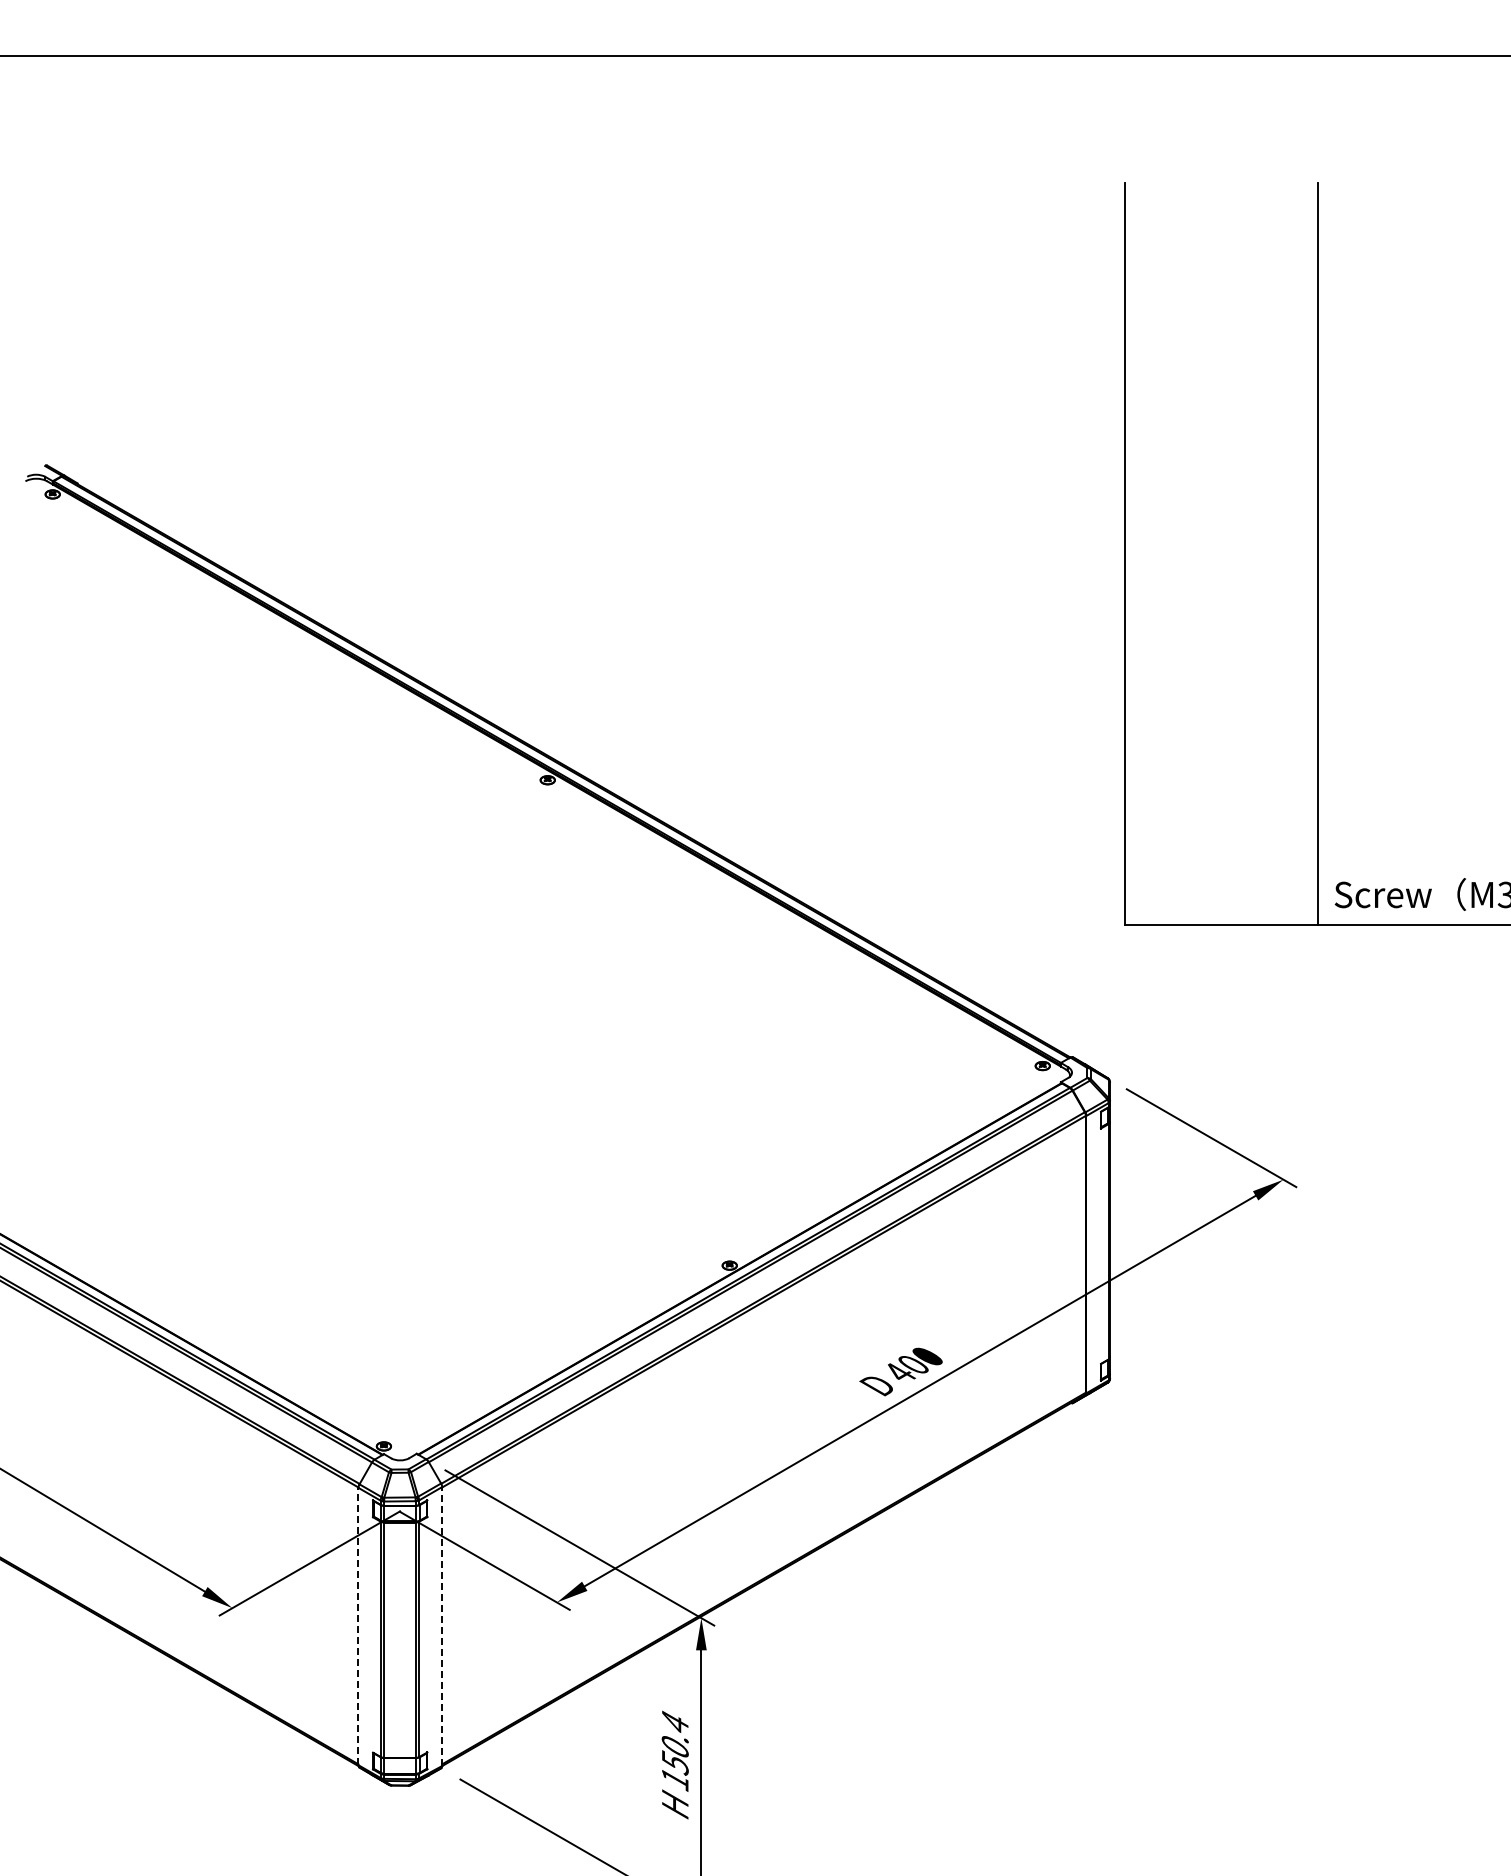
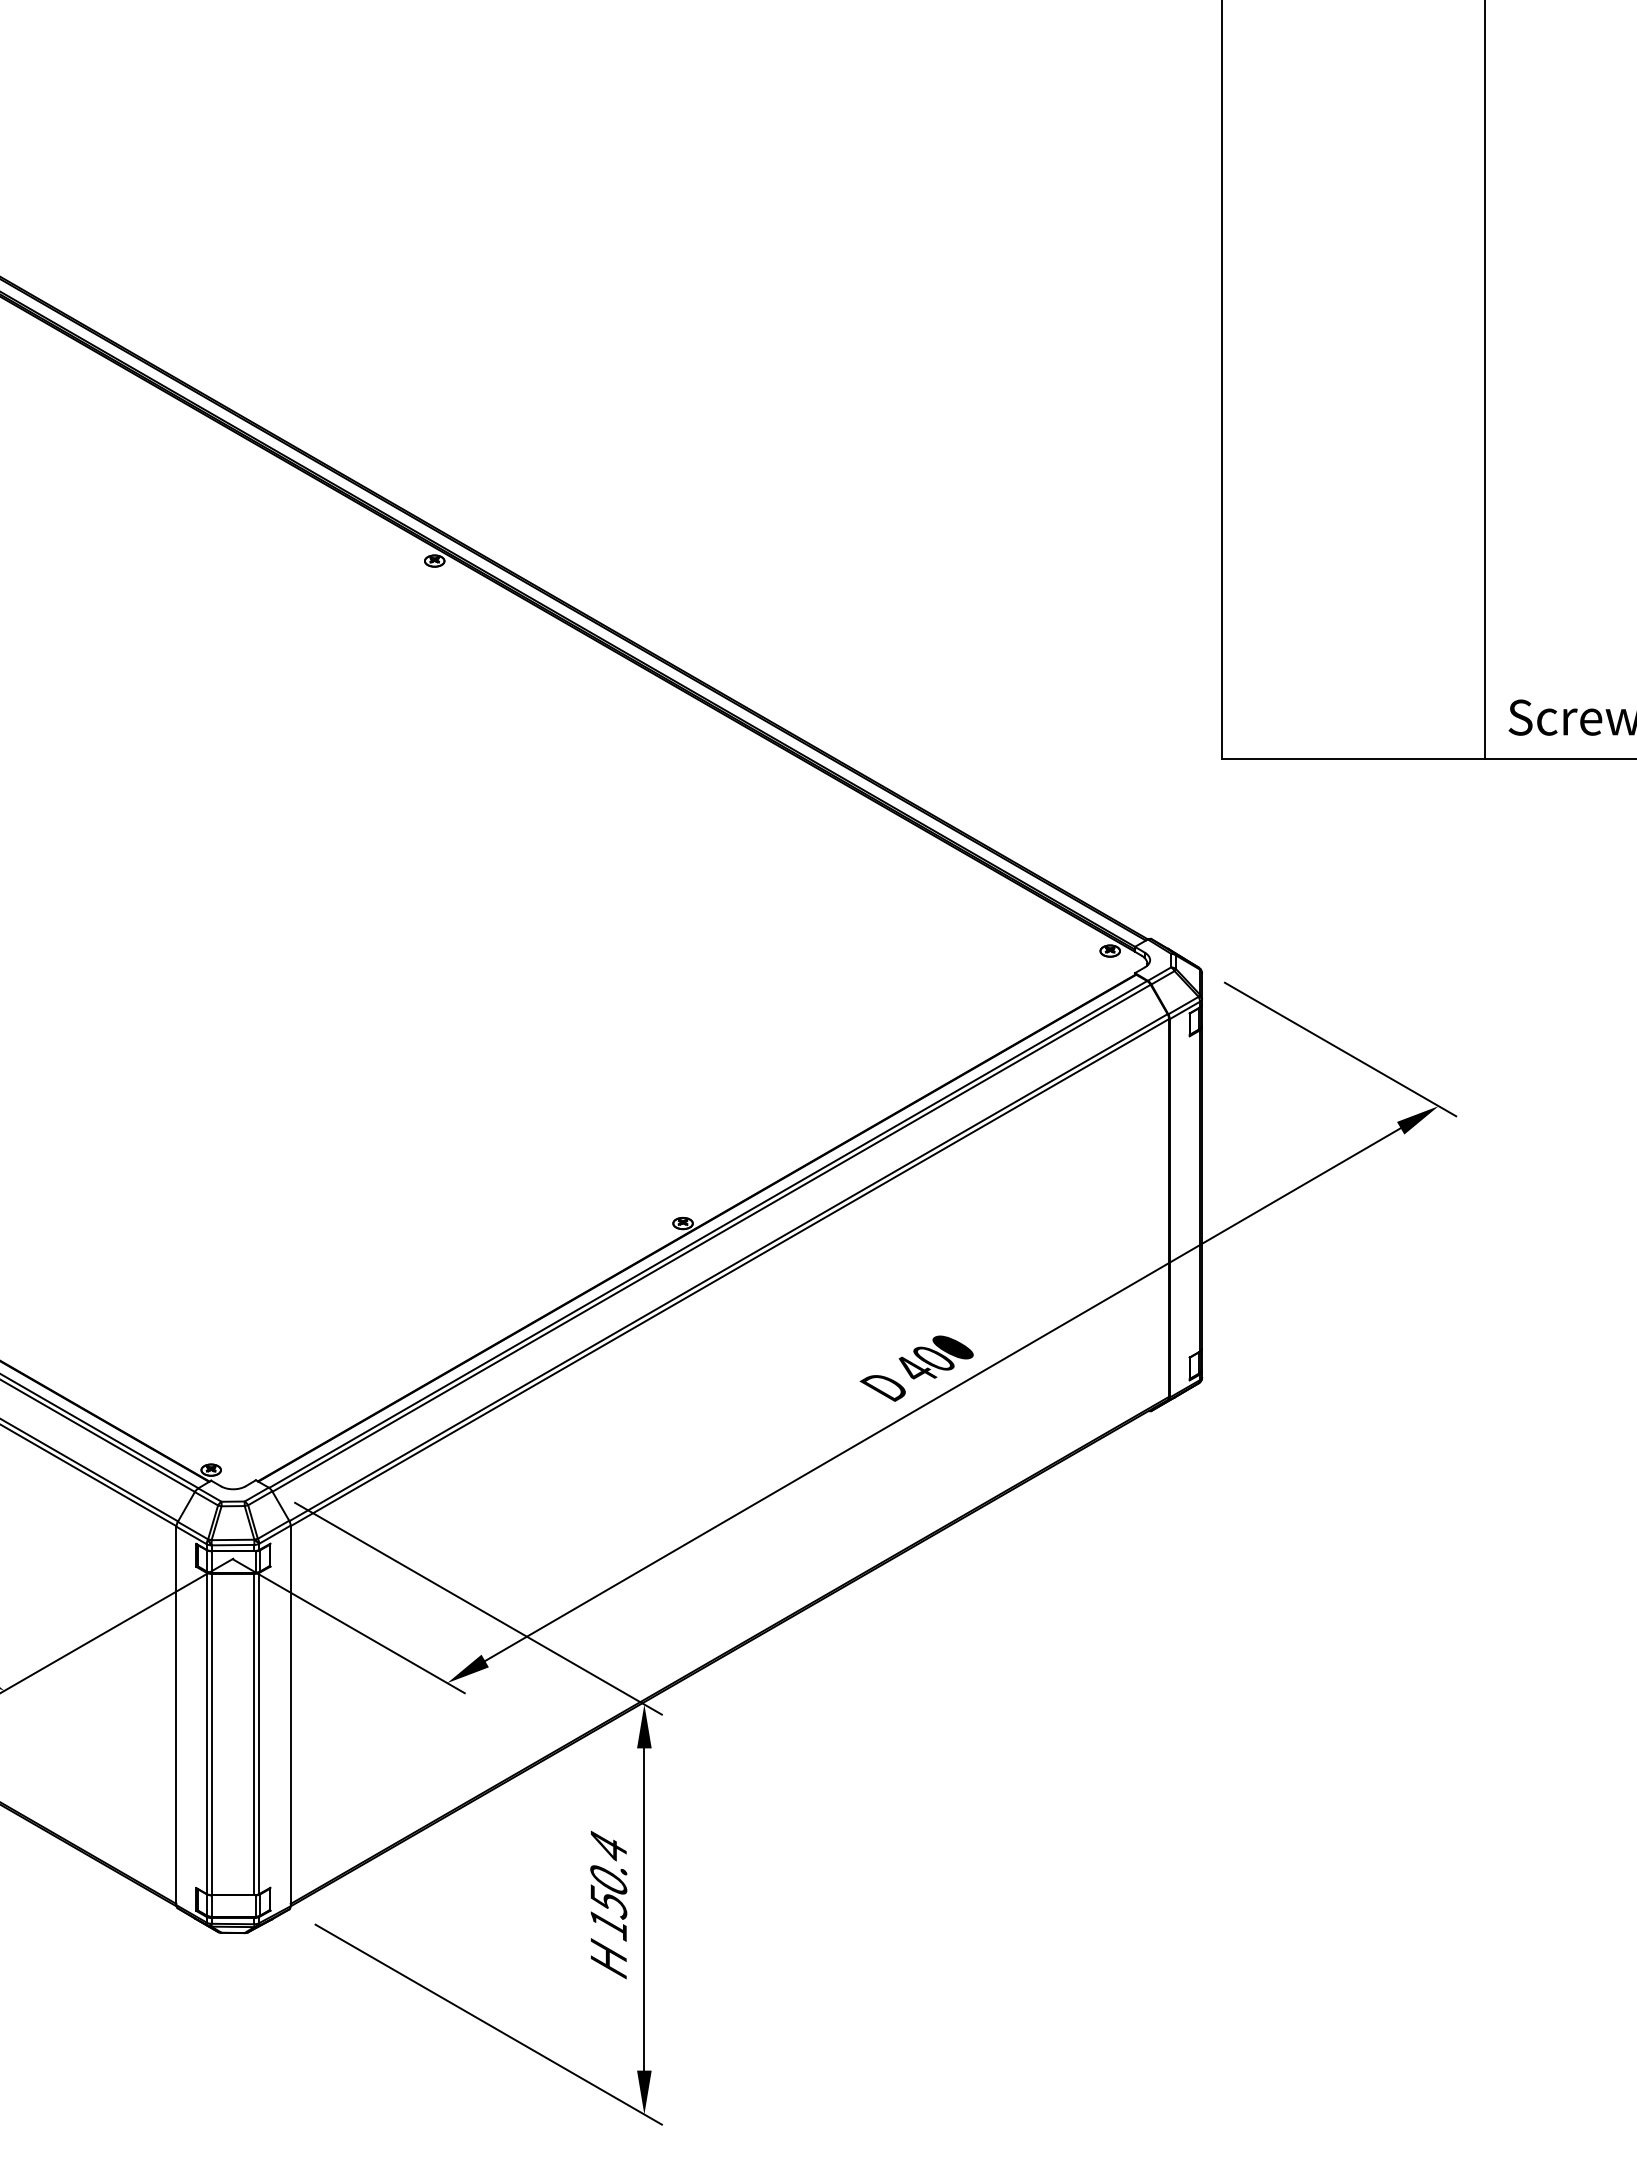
line: (358, 1626) -> (176, 1715), dashed -> solid
line: (442, 1626) -> (291, 1715), dashed -> solid

